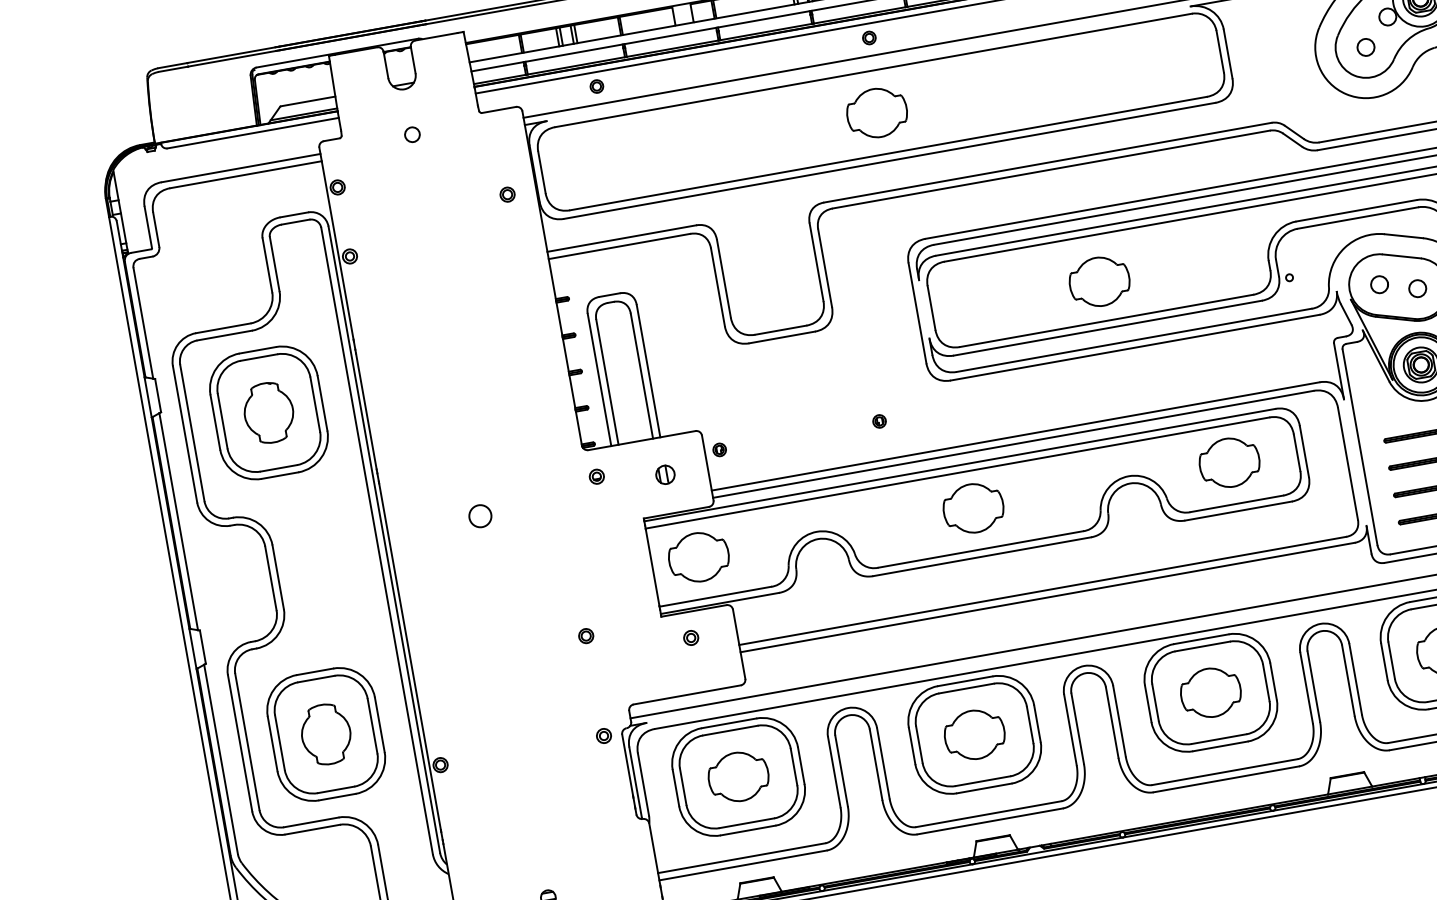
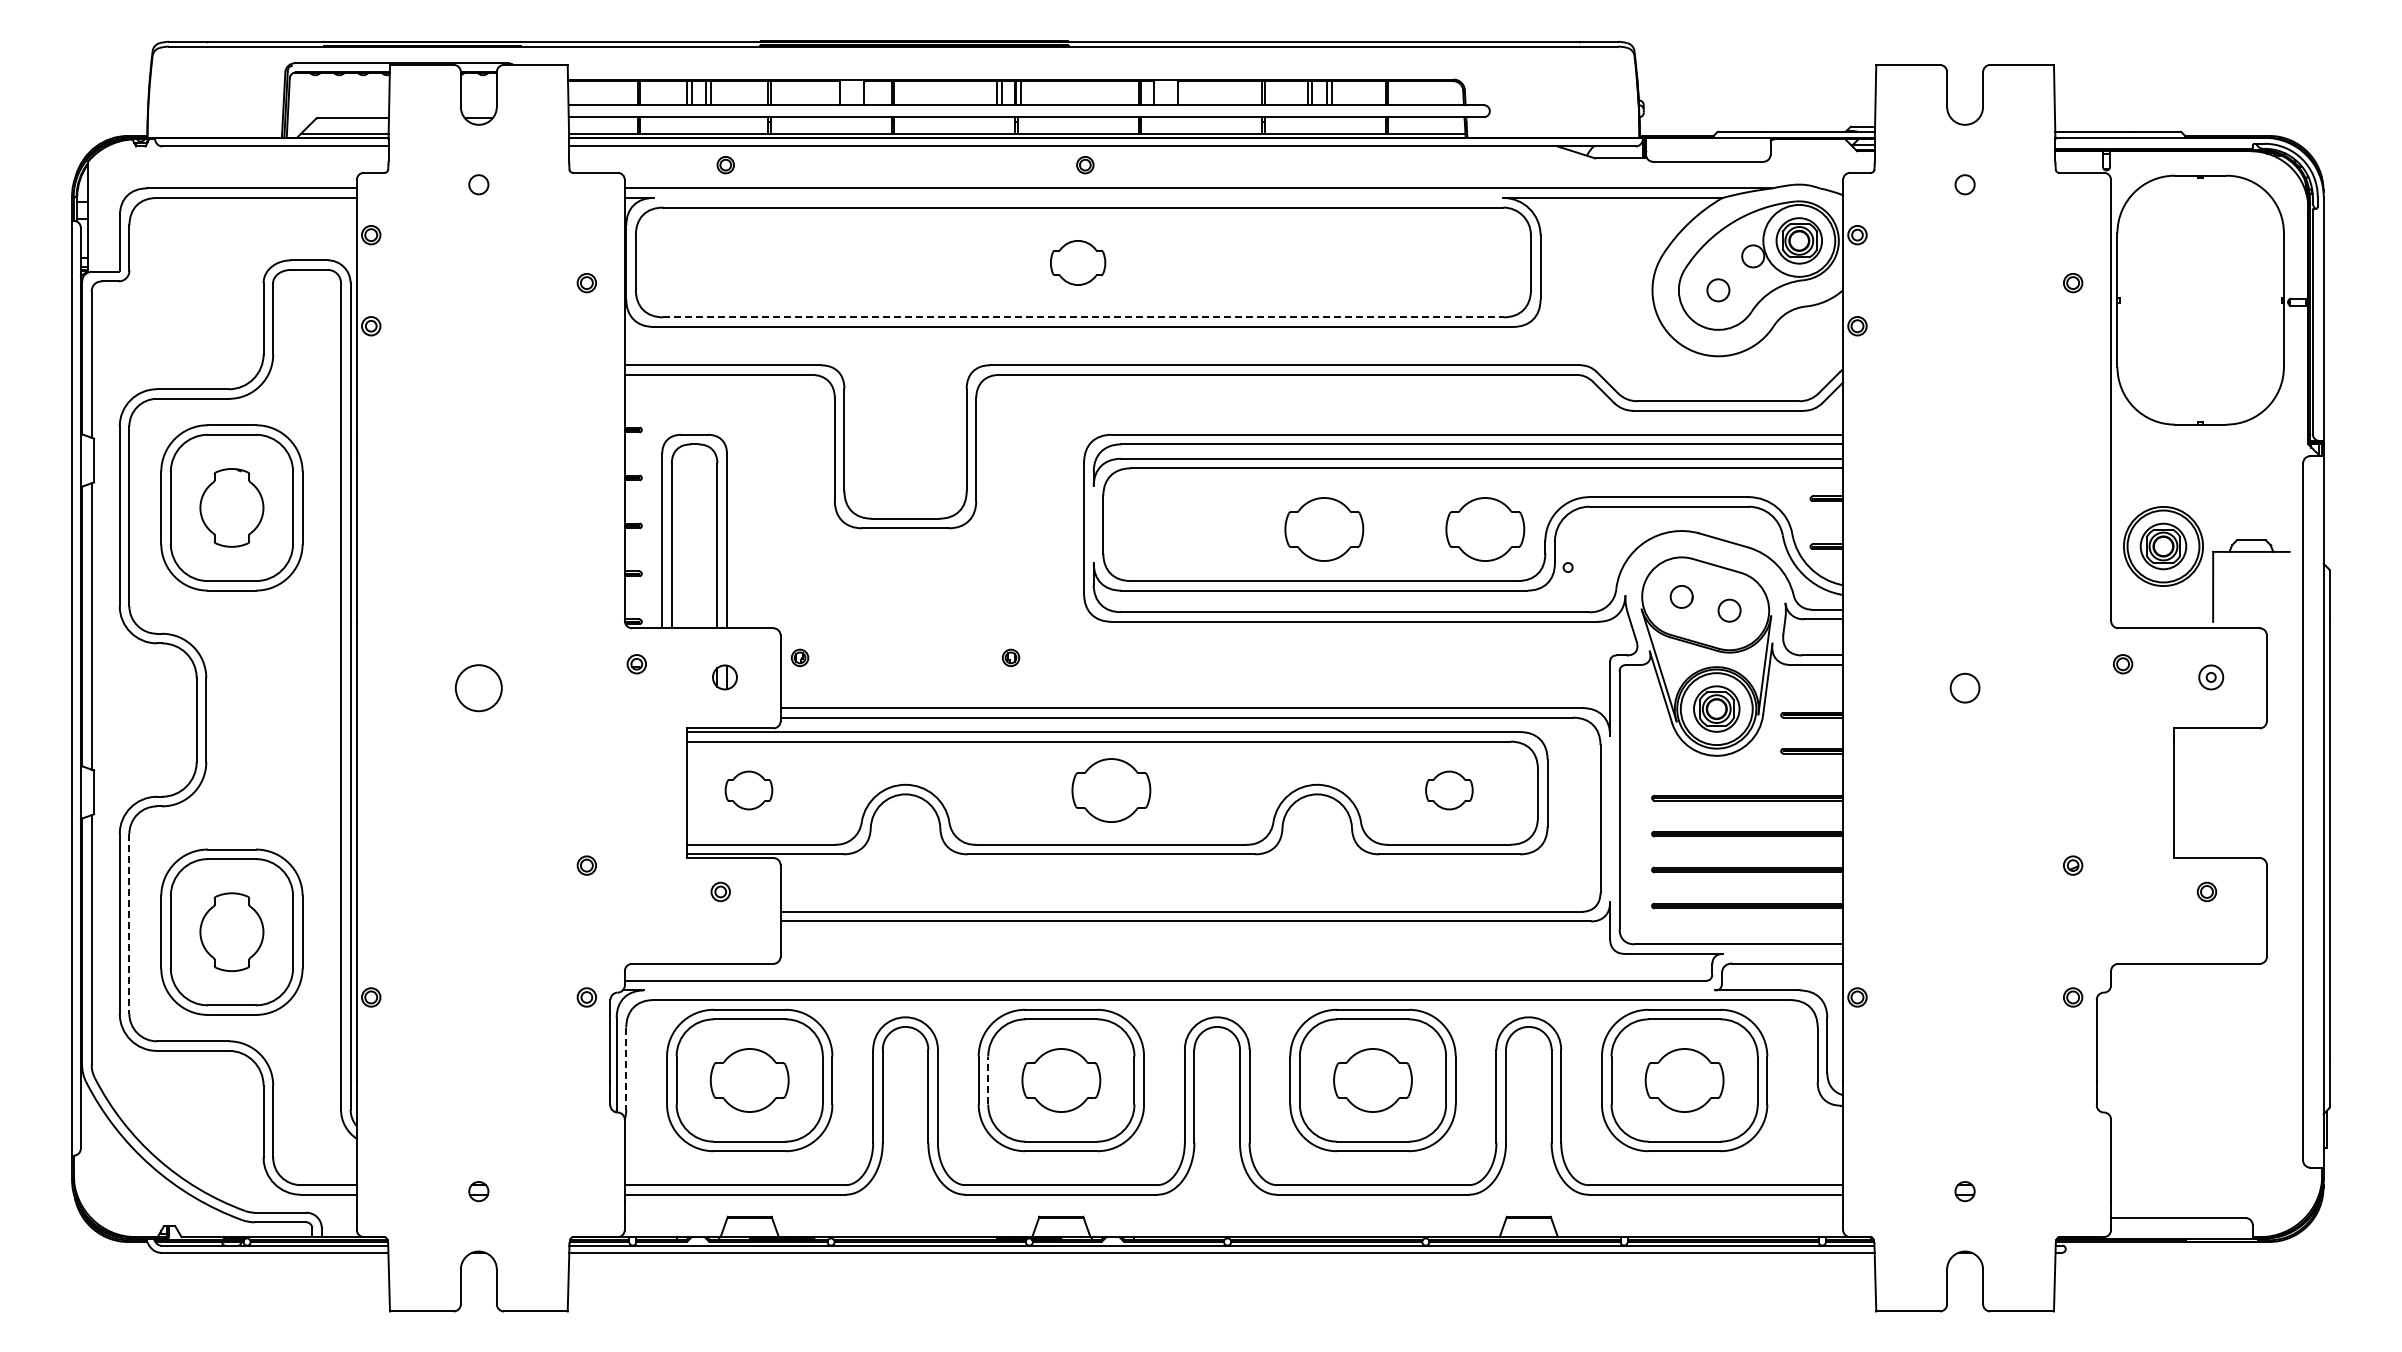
part: (876, 112) -> (1077, 262), size x0.7
line: (888, 153) -> (1083, 317), solid -> dashed
part: (1221, 260) -> (1485, 529), added
part: (1229, 462) -> (1449, 790), size x0.6
circle: (480, 515) -> (478, 687), size x1.6
part: (698, 557) -> (748, 790), size x0.6
line: (247, 741) -> (129, 923), solid -> dashed
line: (919, 744) -> (988, 1080), solid -> dashed
line: (643, 785) -> (626, 1069), solid -> dashed

